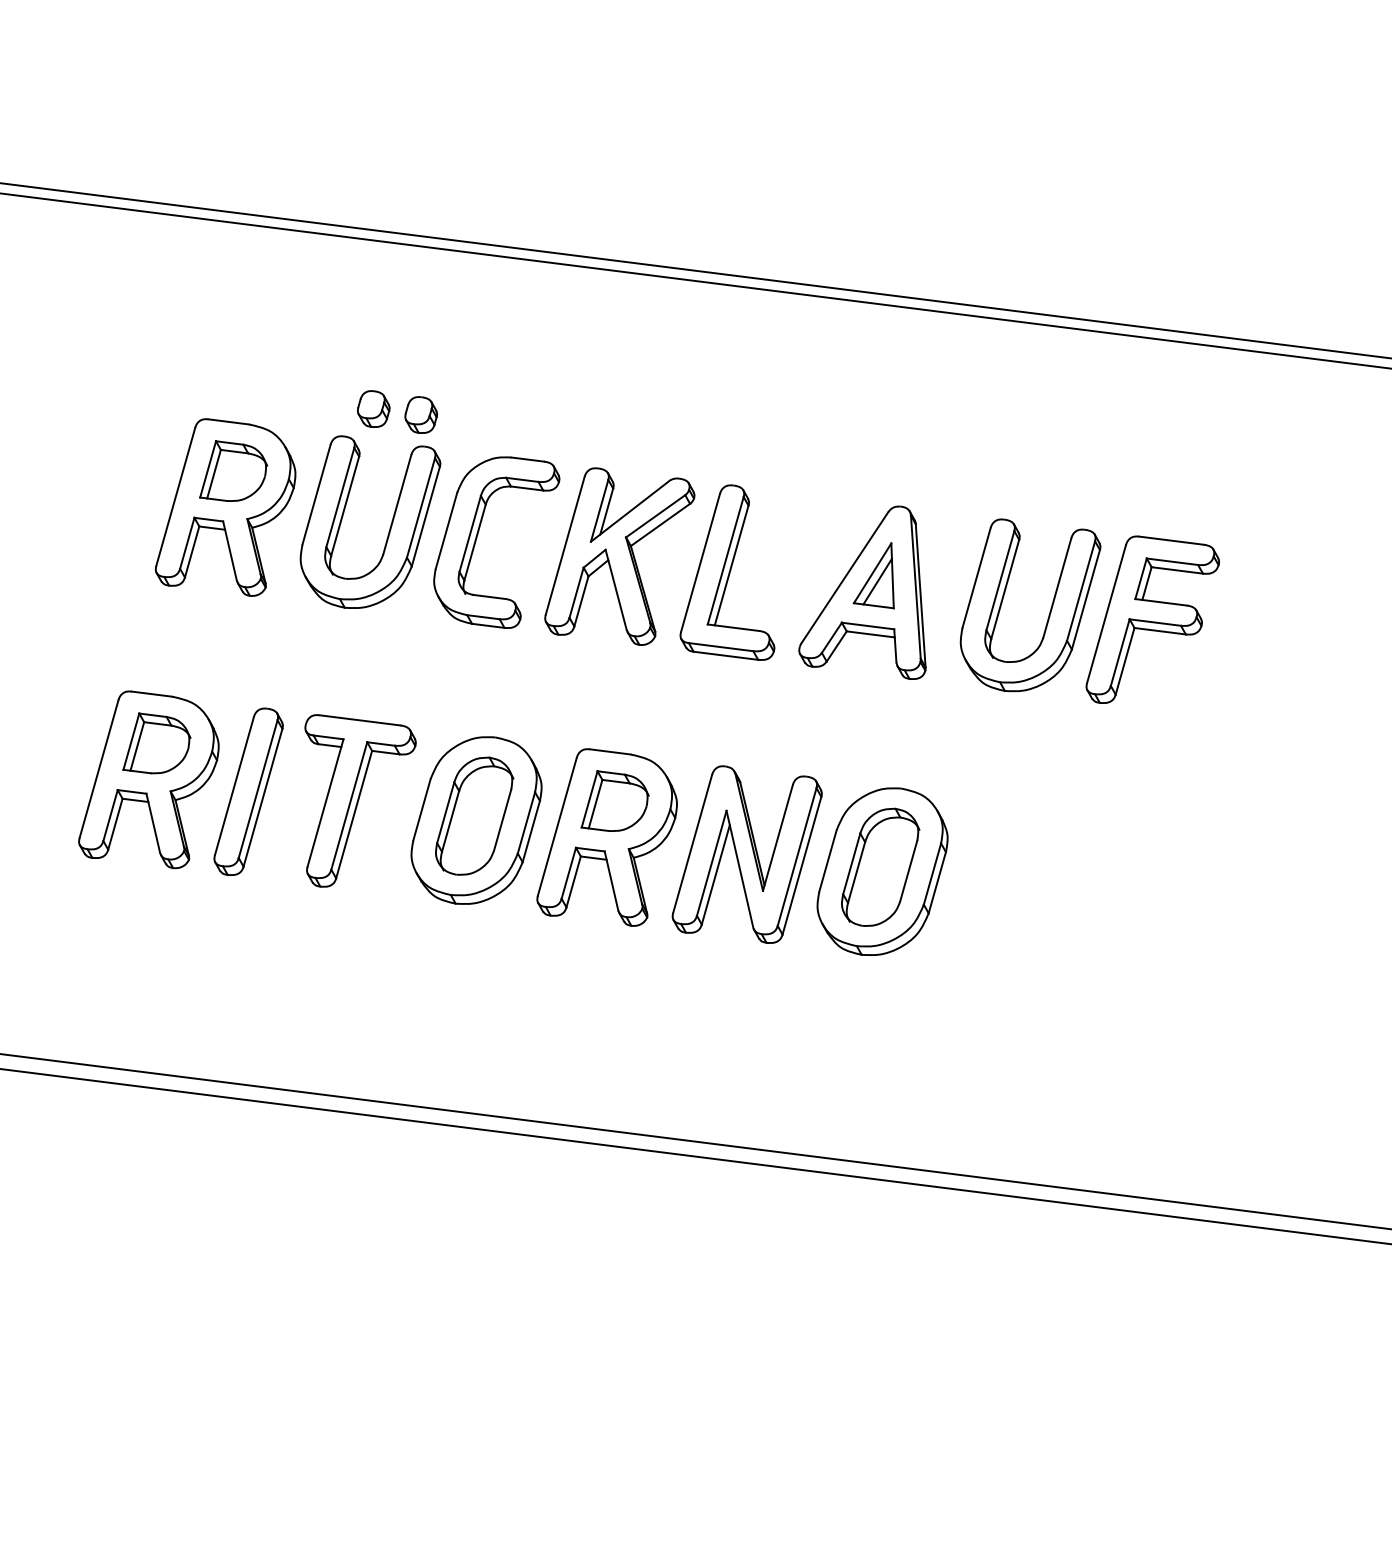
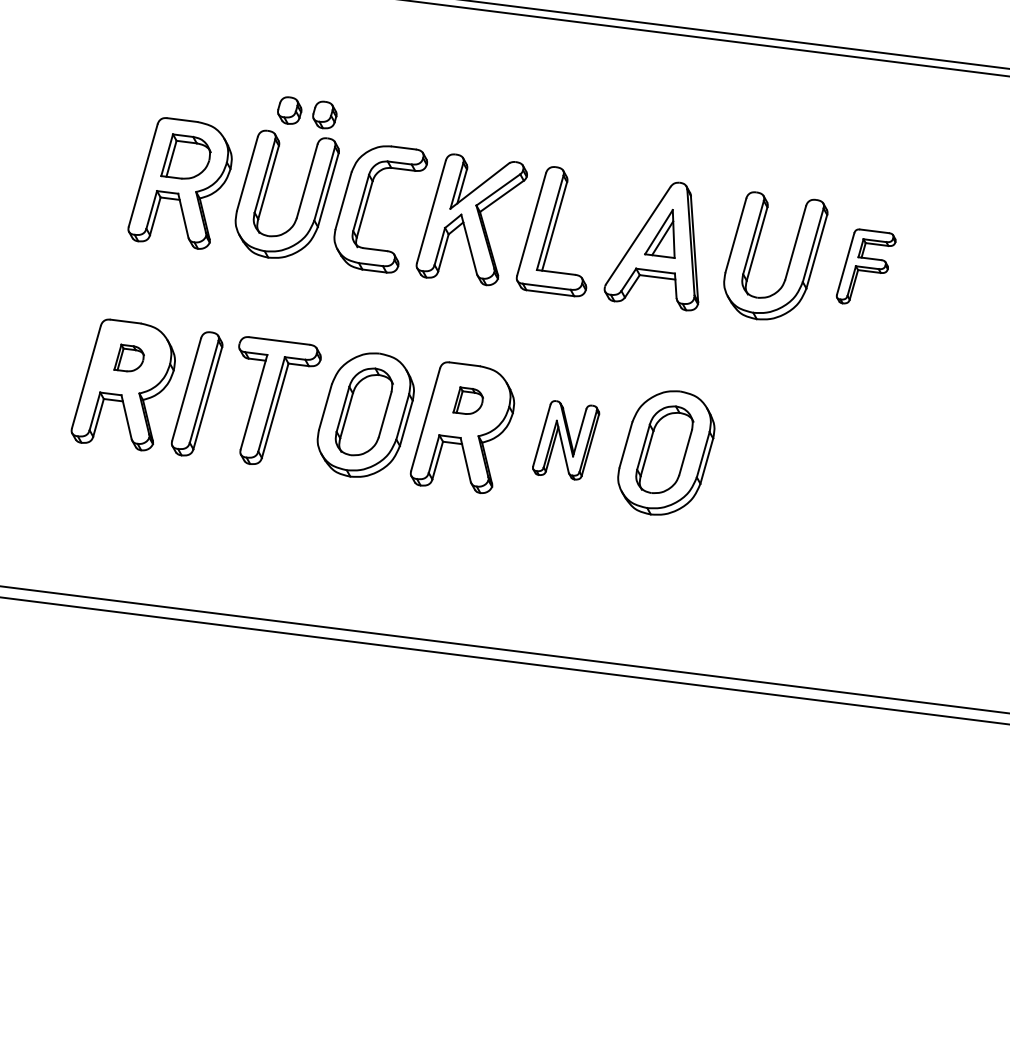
part: (1152, 619) -> (866, 266), size x0.6
part: (156, 743) -> (128, 358), size x0.6
part: (614, 800) -> (467, 400), size x0.6
part: (746, 854) -> (565, 440), size x0.6

